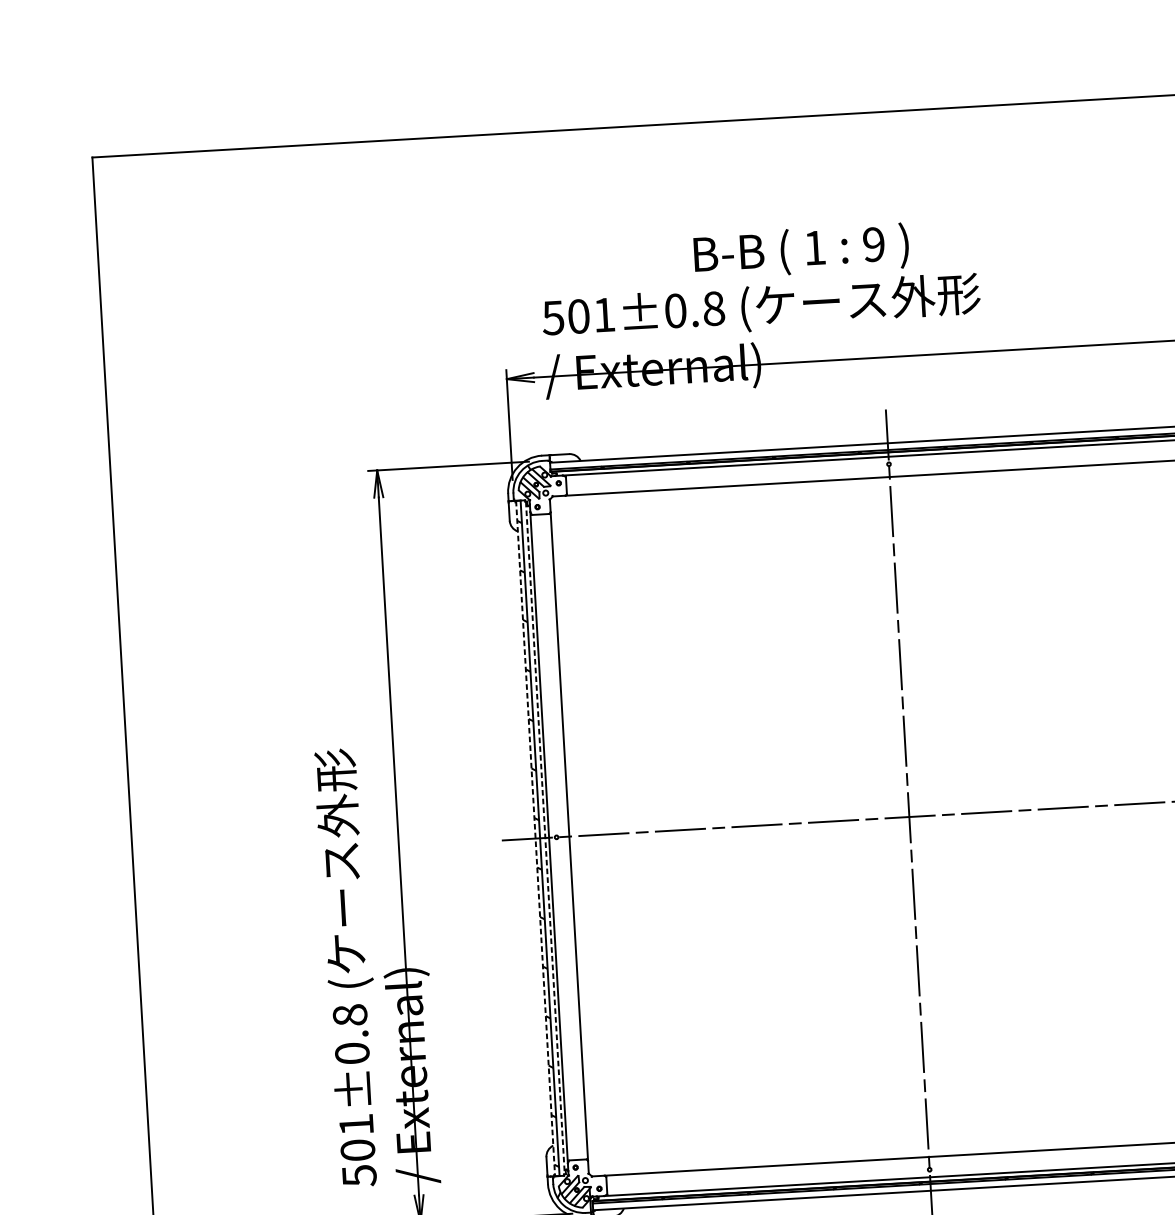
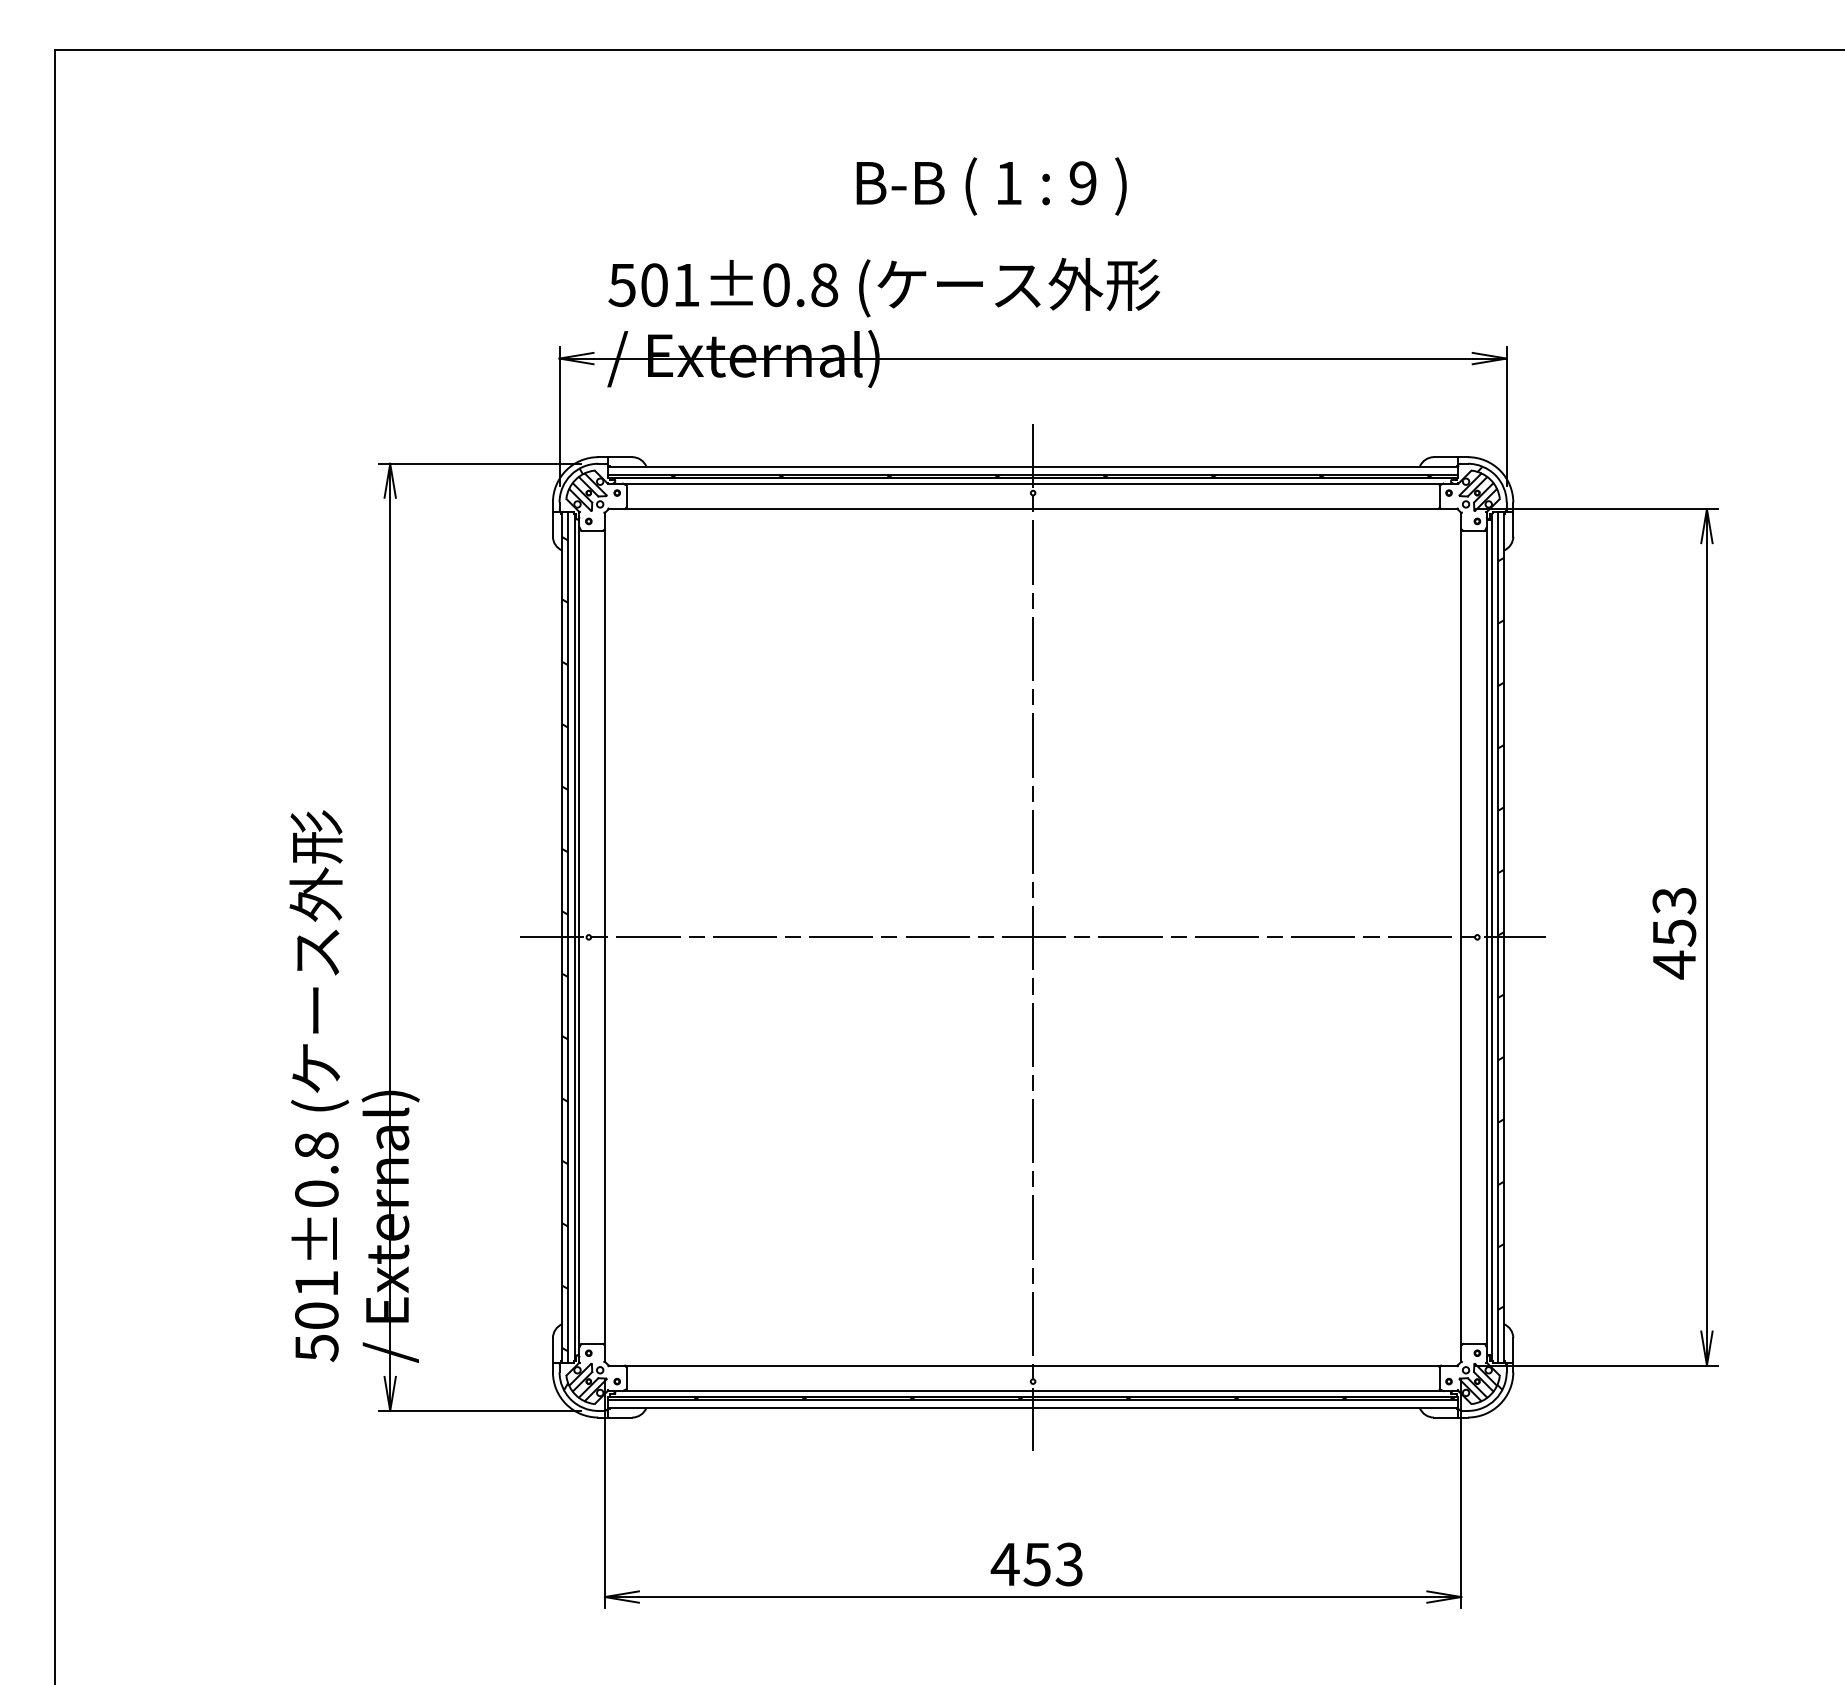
text: (801, 251) -> (991, 186), moved
line: (535, 838) -> (562, 937), dashed -> solid
line: (545, 838) -> (574, 937), dashed -> solid

